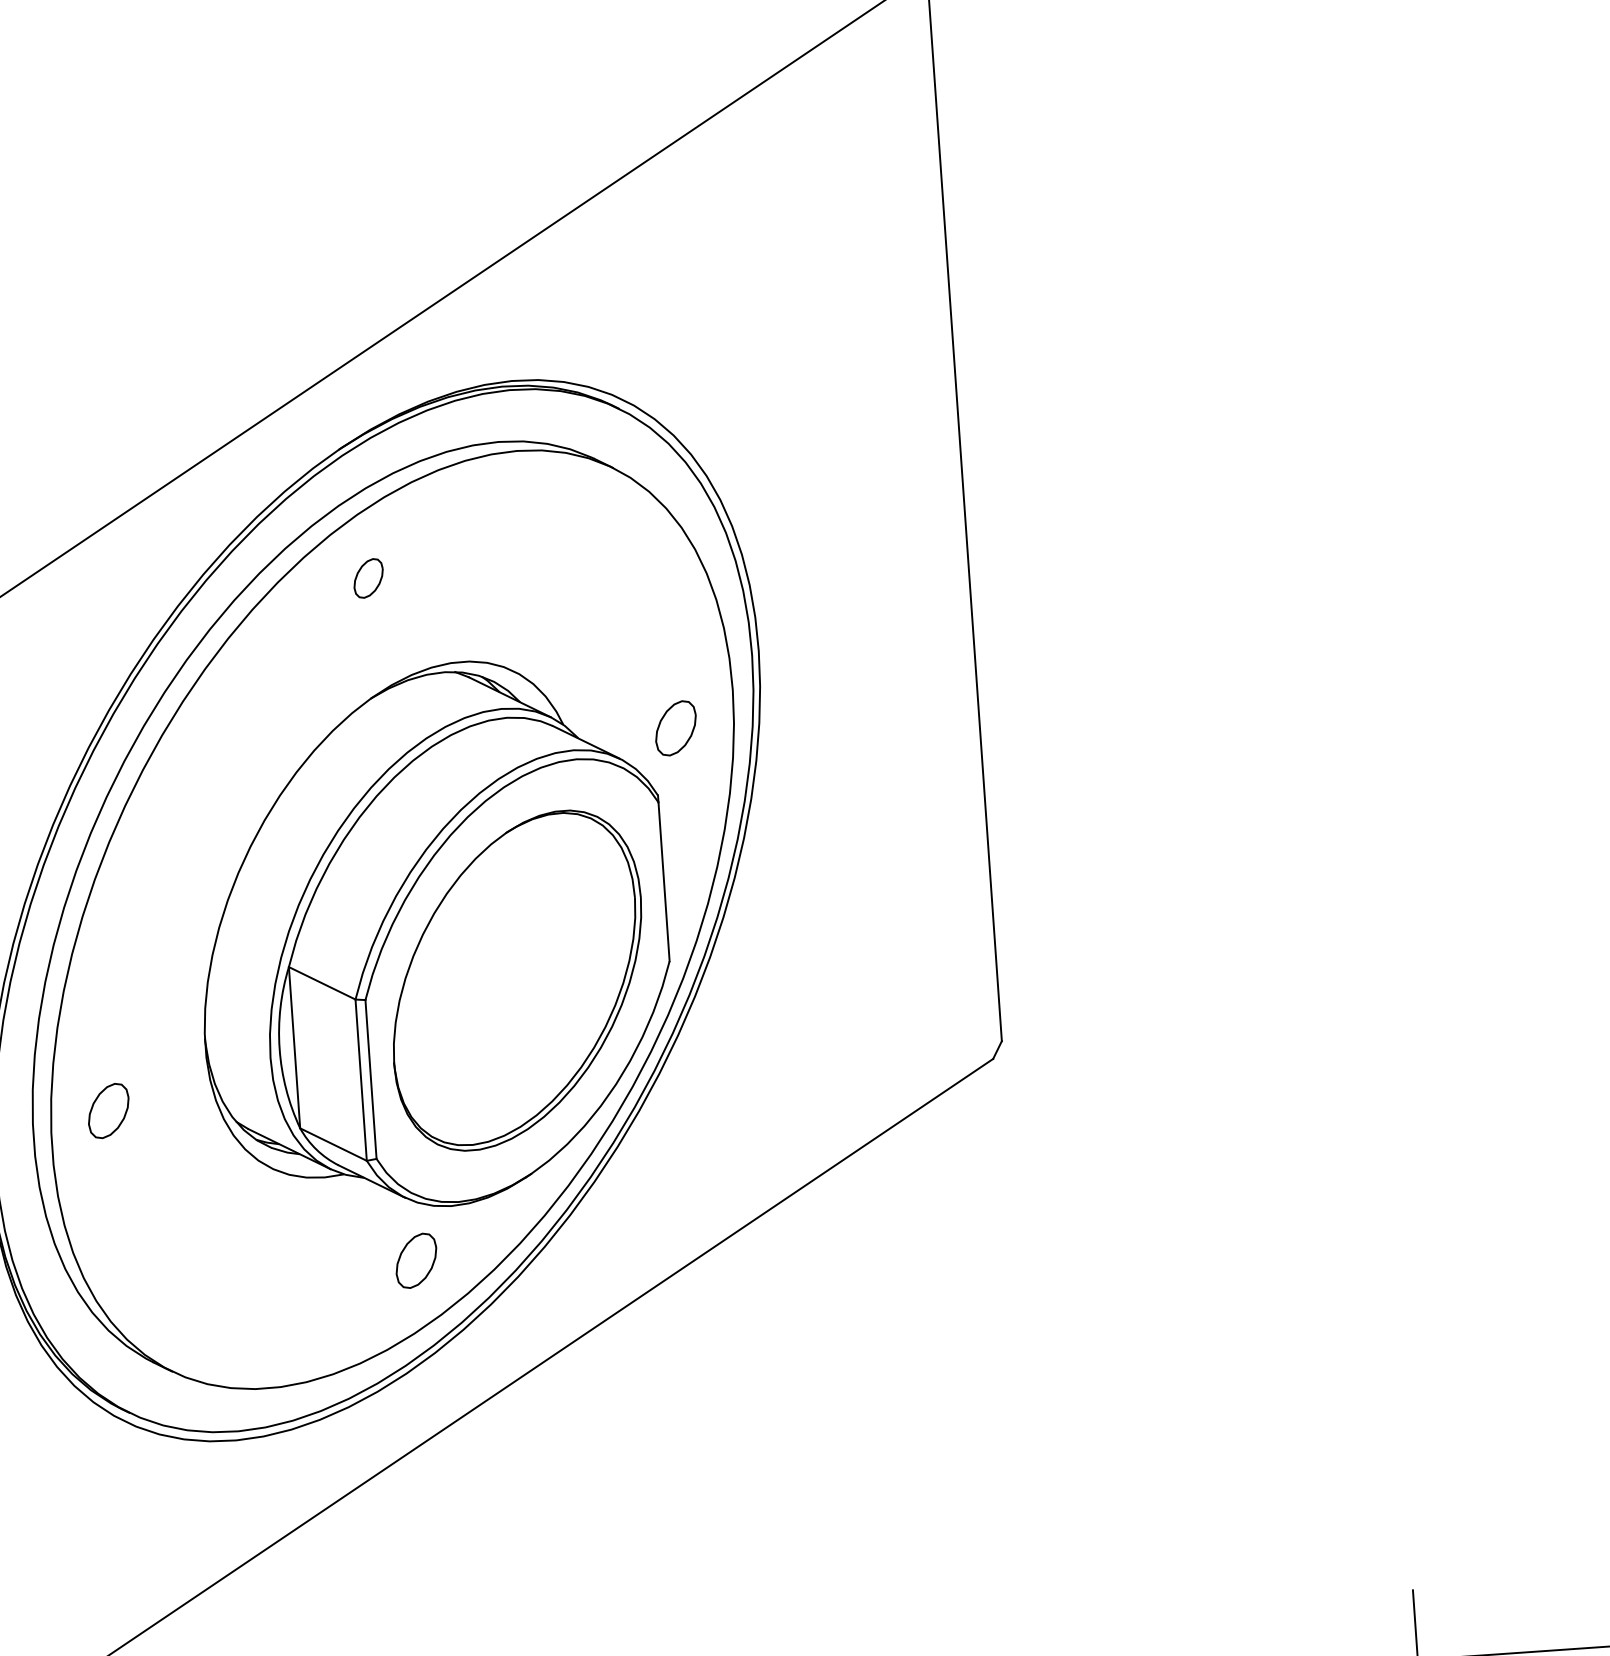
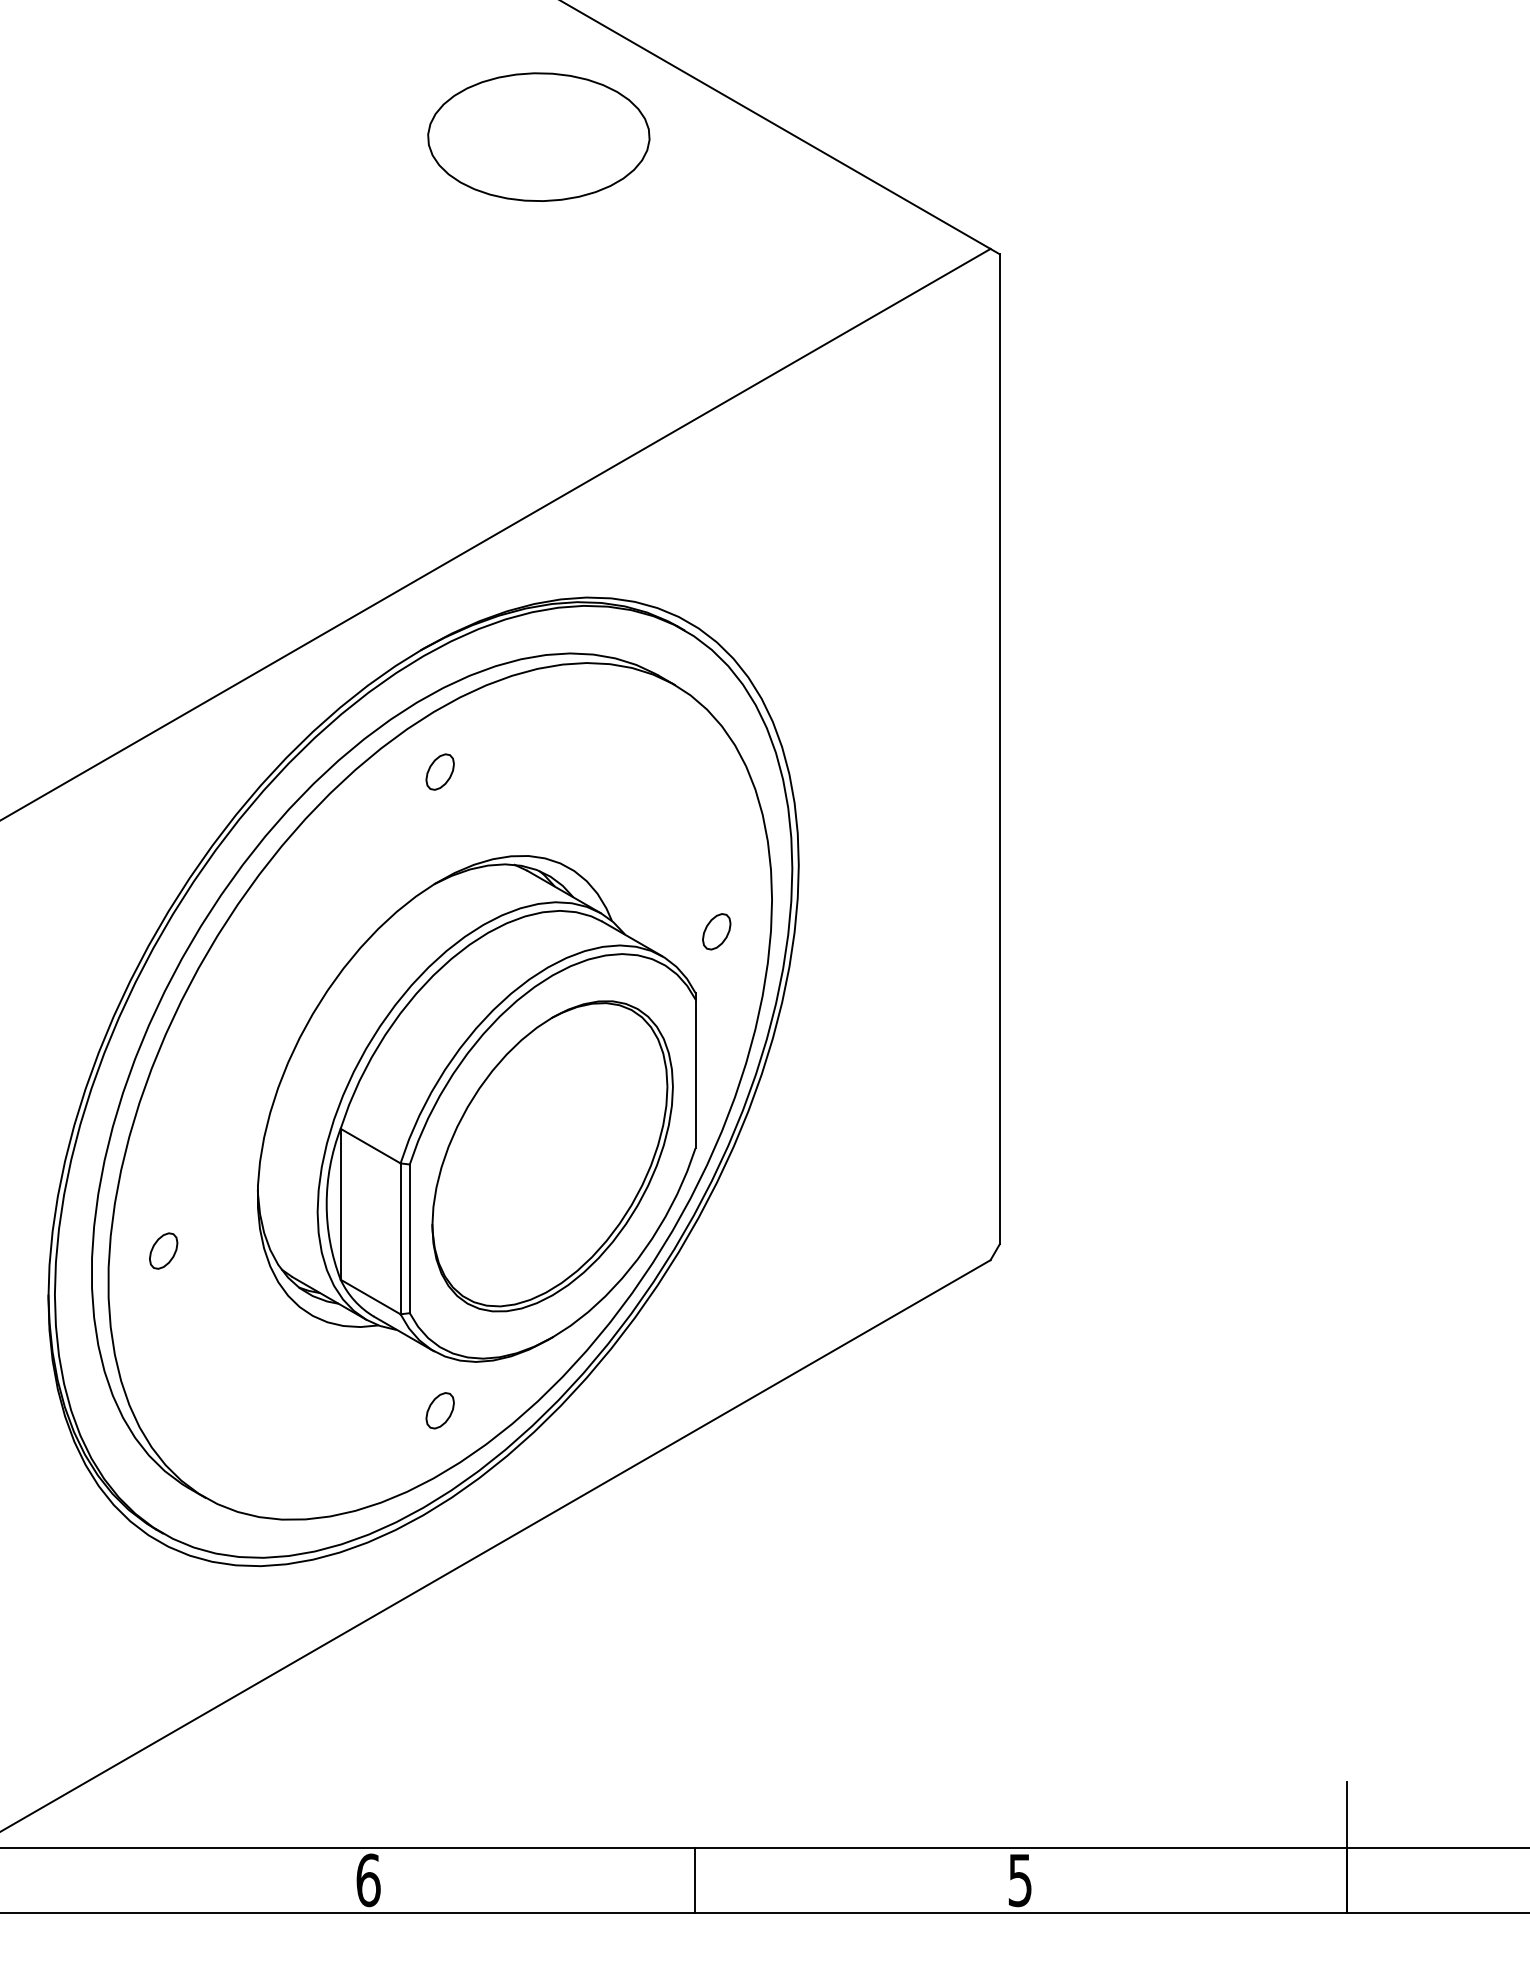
part: (675, 728) -> (716, 931), size x0.71
part: (108, 1110) -> (163, 1250), size x0.71
part: (415, 1260) -> (439, 1410), size x0.71

